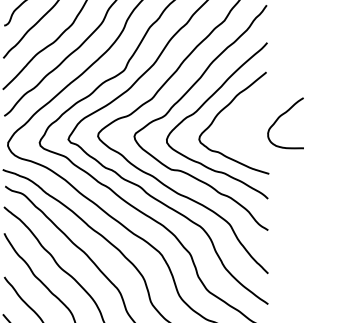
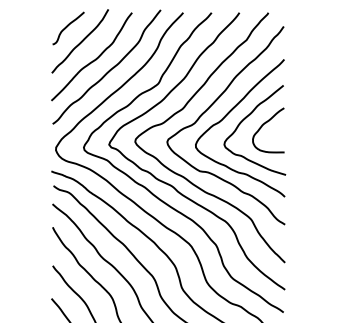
curve: (280, 117) -> (263, 125), moved

